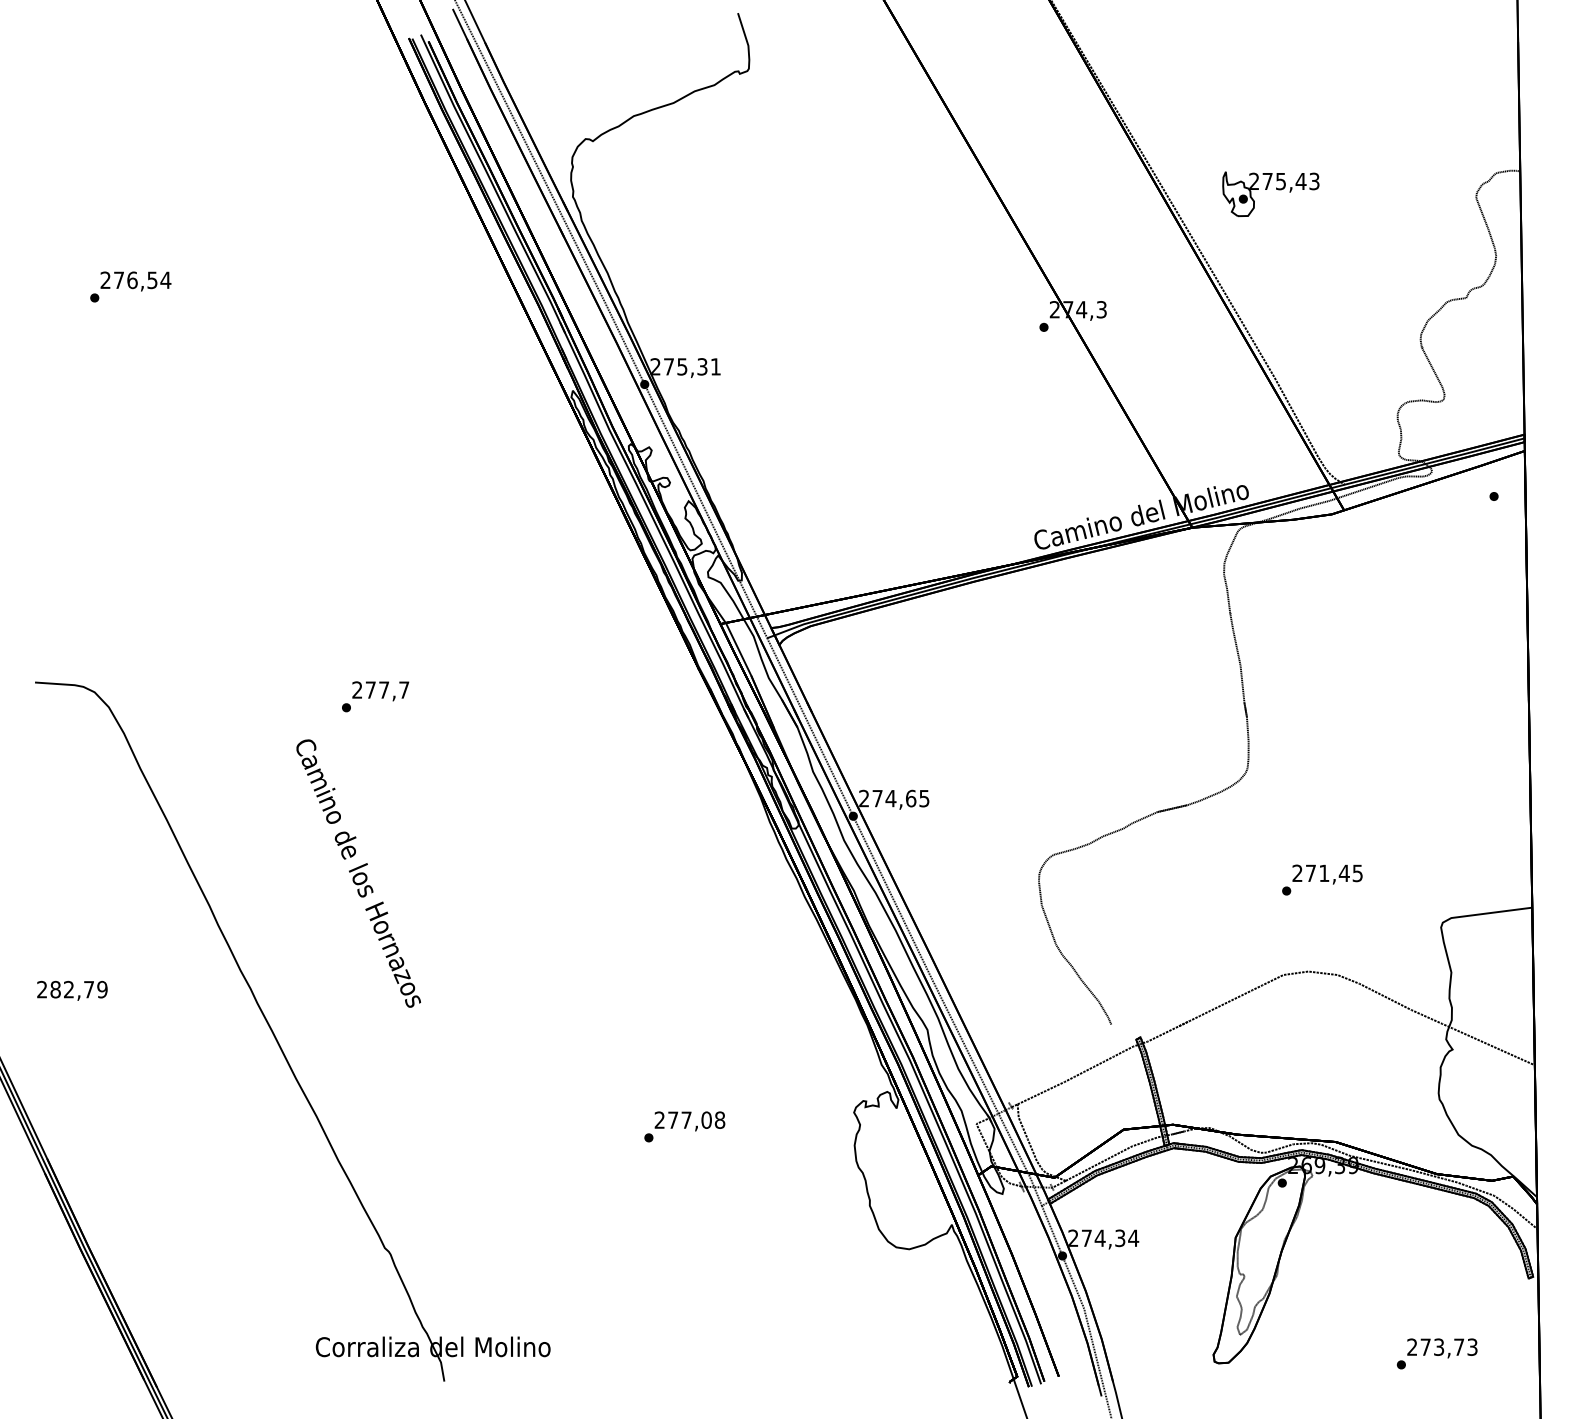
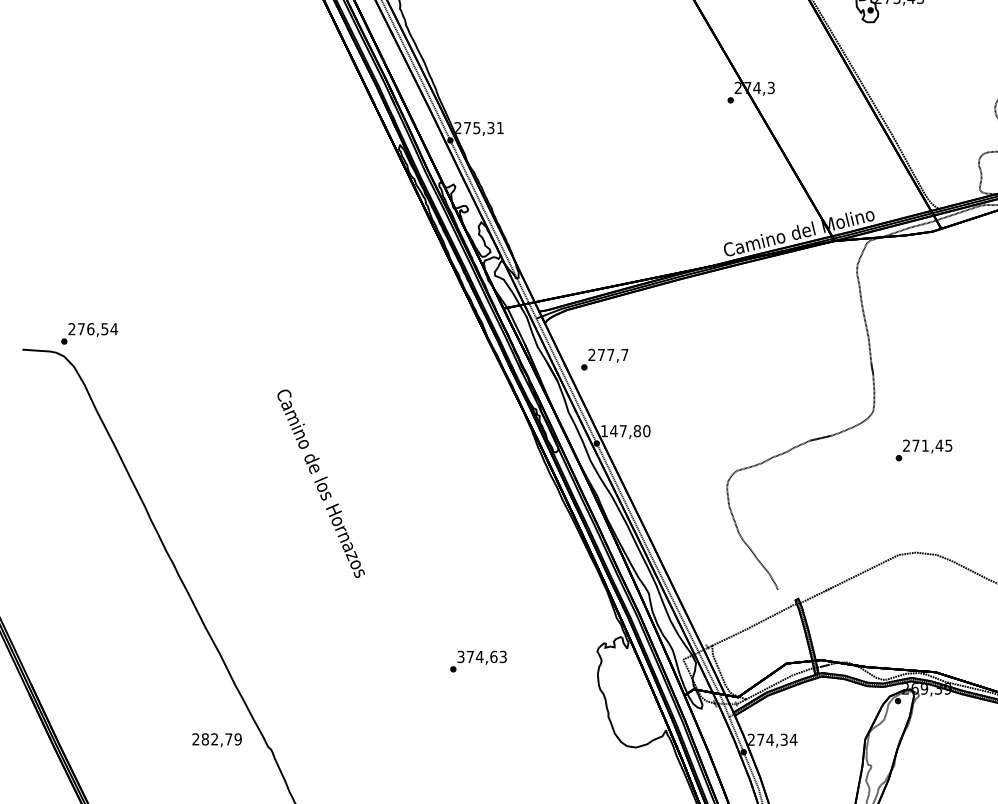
text: (130, 286) -> (89, 333), moved
text: (375, 696) -> (604, 359), moved
text: (894, 798) -> (625, 431), 274,65 -> 147,80
text: (358, 873) -> (321, 483), moved
text: (1322, 879) -> (924, 450), moved
text: (72, 990) -> (217, 739), moved
text: (689, 1119) -> (481, 656), 277,08 -> 374,63

